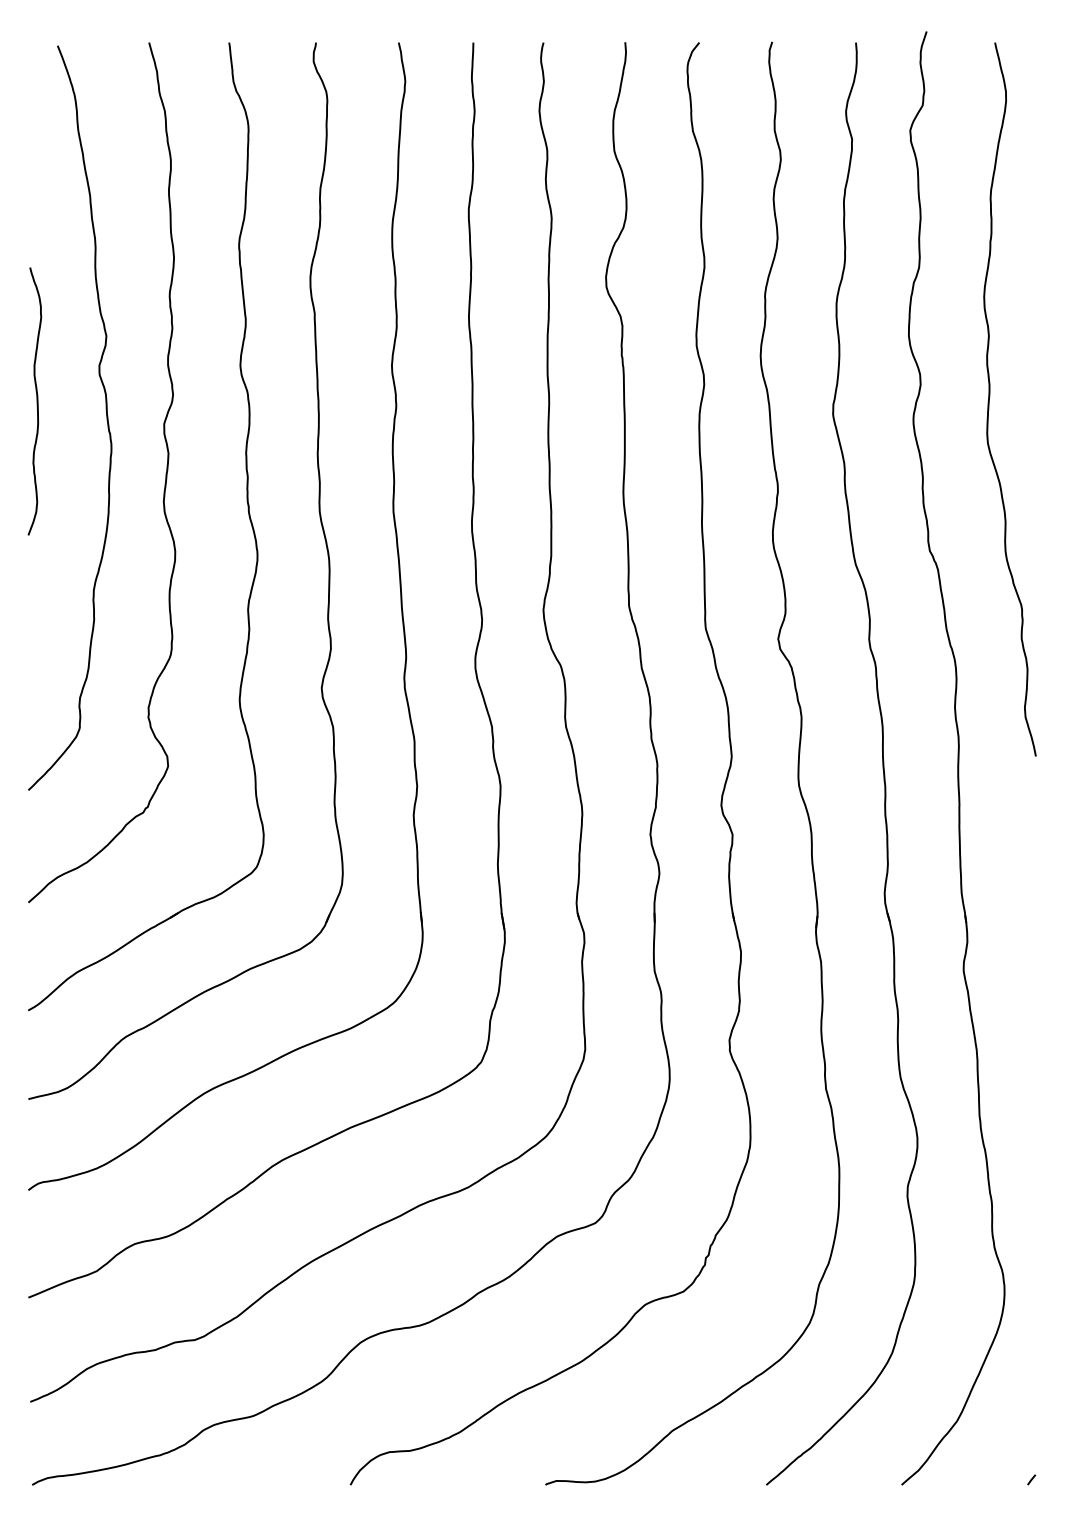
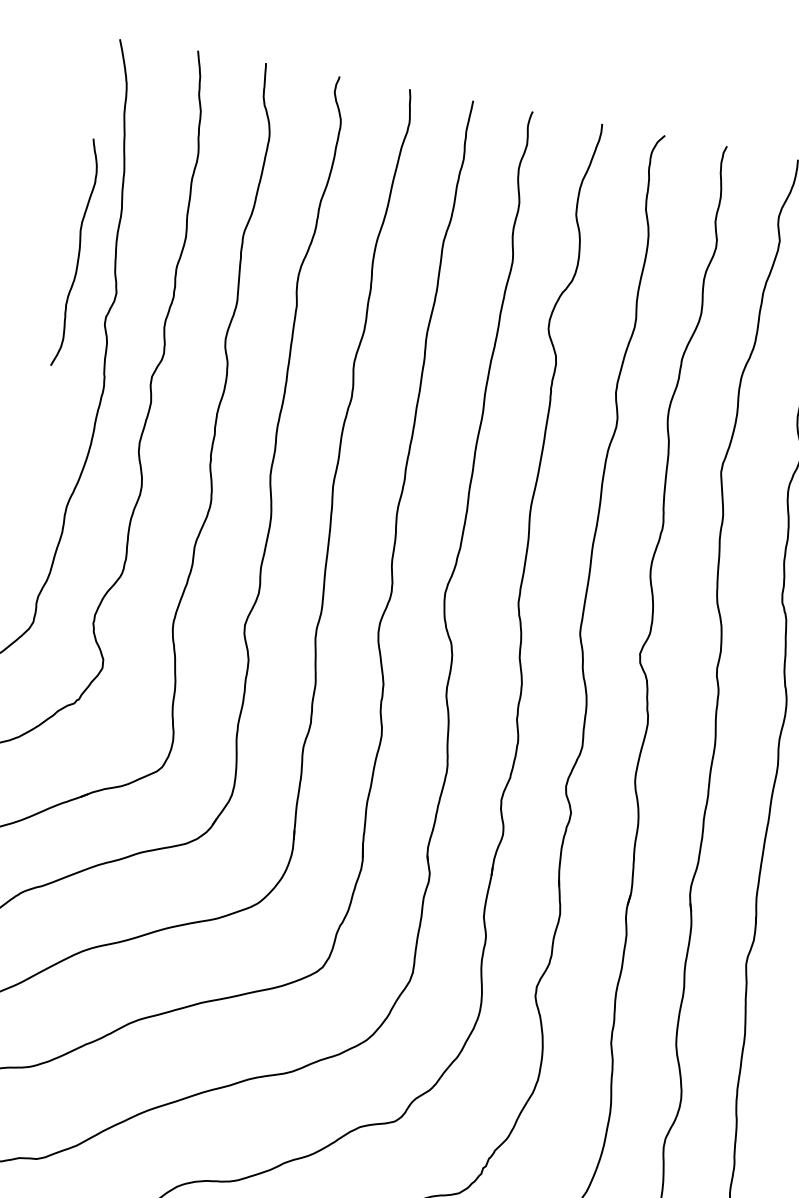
curve: (36, 401) -> (78, 253), moved

